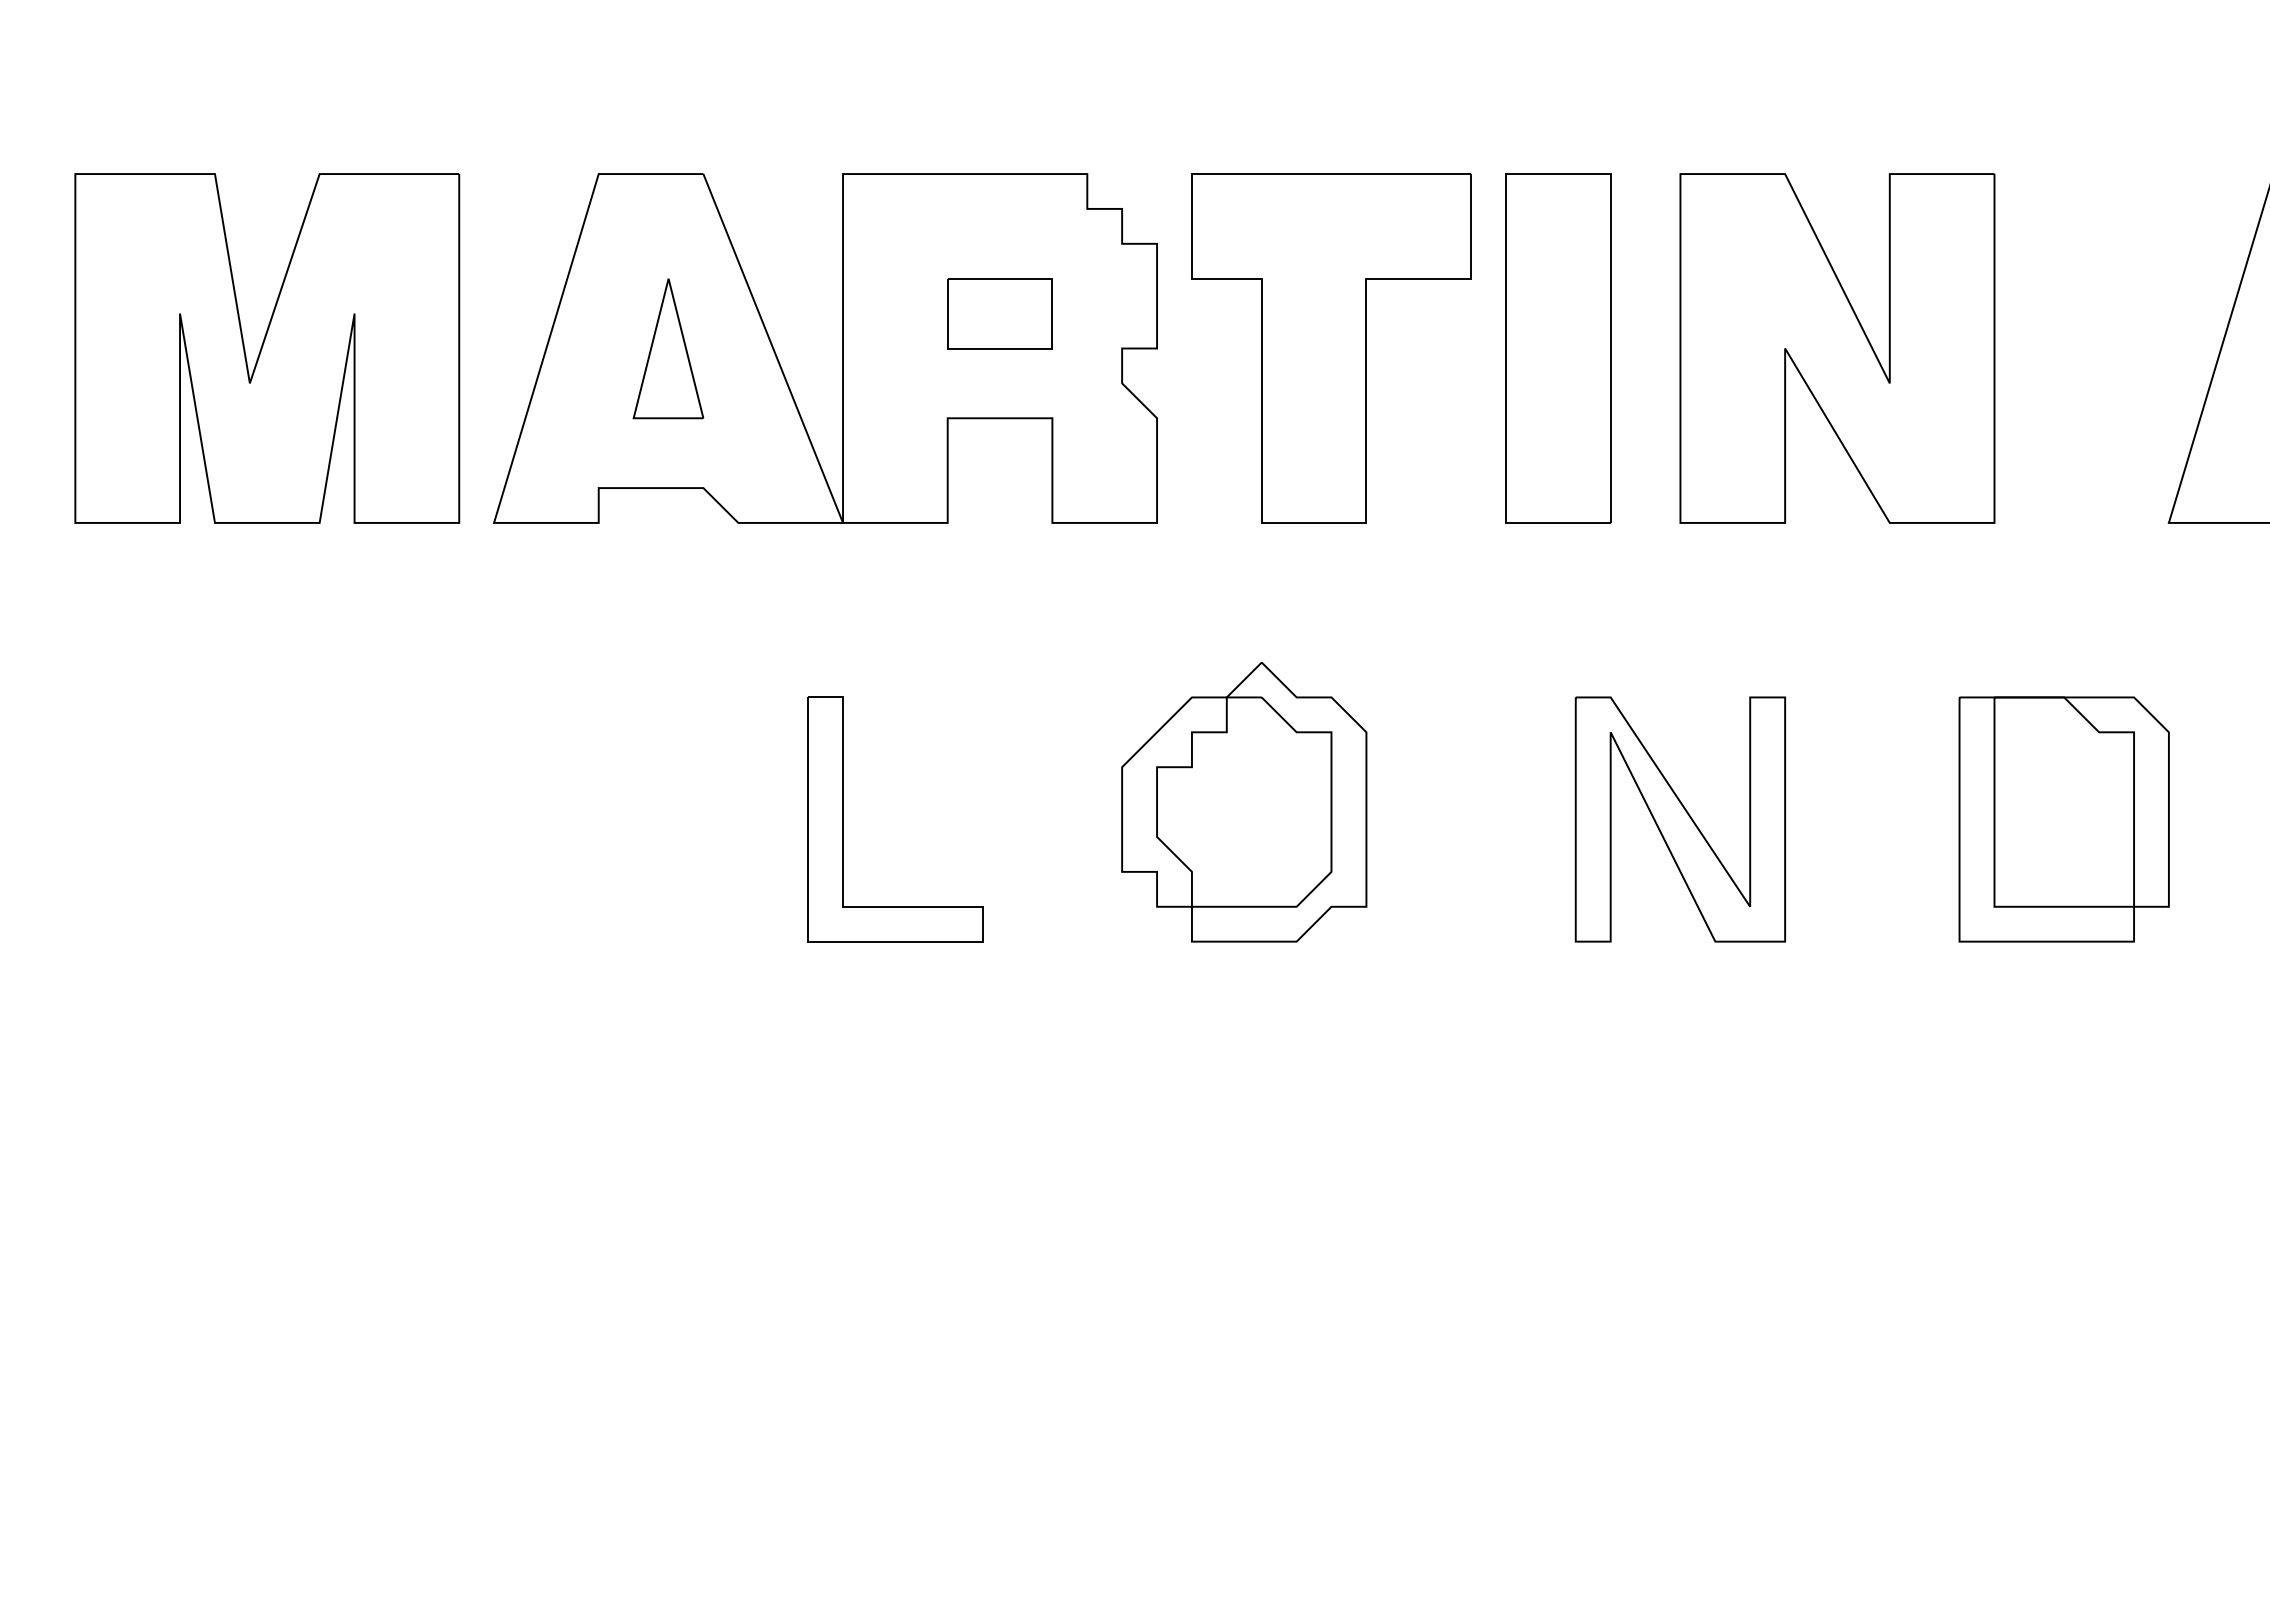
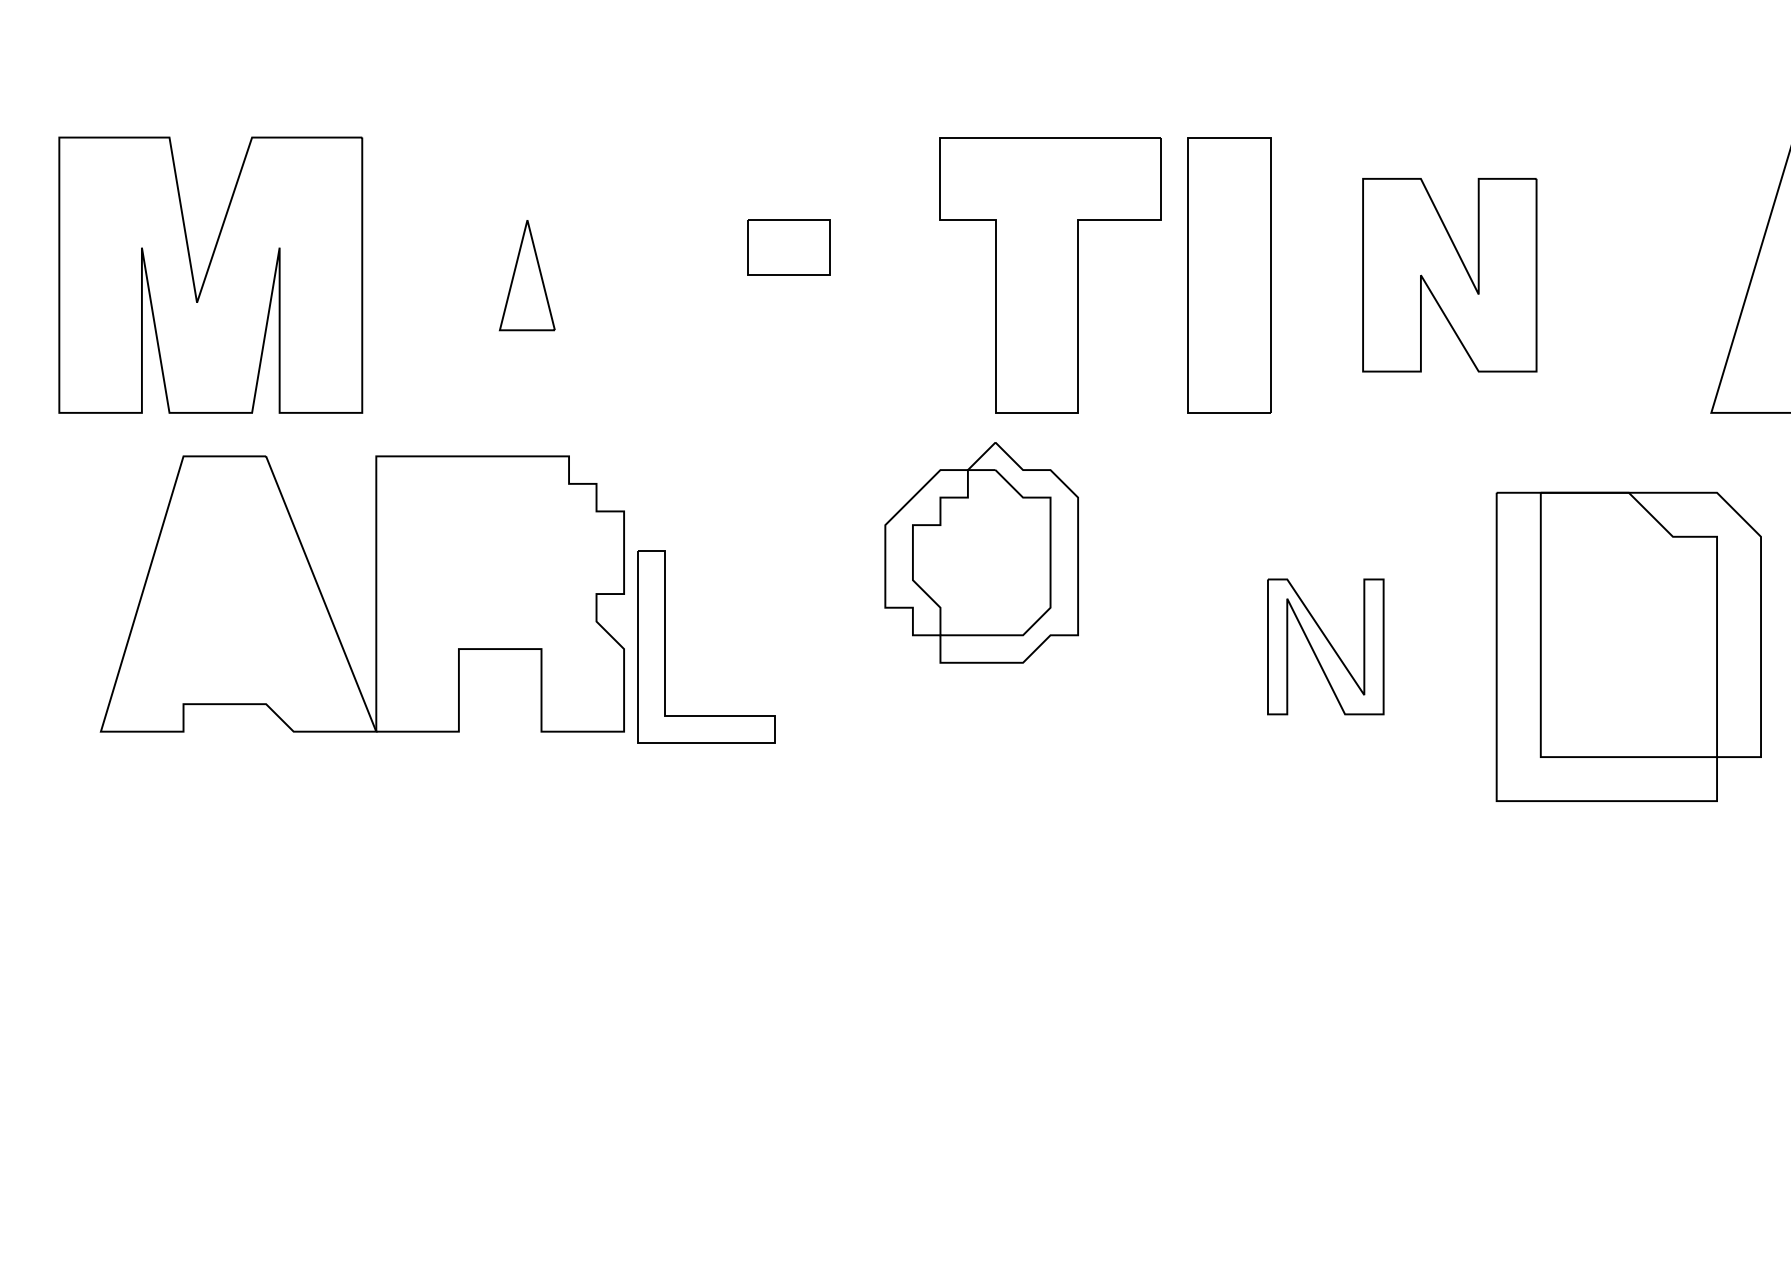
part: (842, 348) -> (375, 594), moved
part: (1837, 348) -> (1449, 275), size x0.7
part: (1244, 802) -> (981, 552), moved
part: (1679, 819) -> (1325, 646), size x0.7
part: (2063, 819) -> (1628, 646), size x1.6

